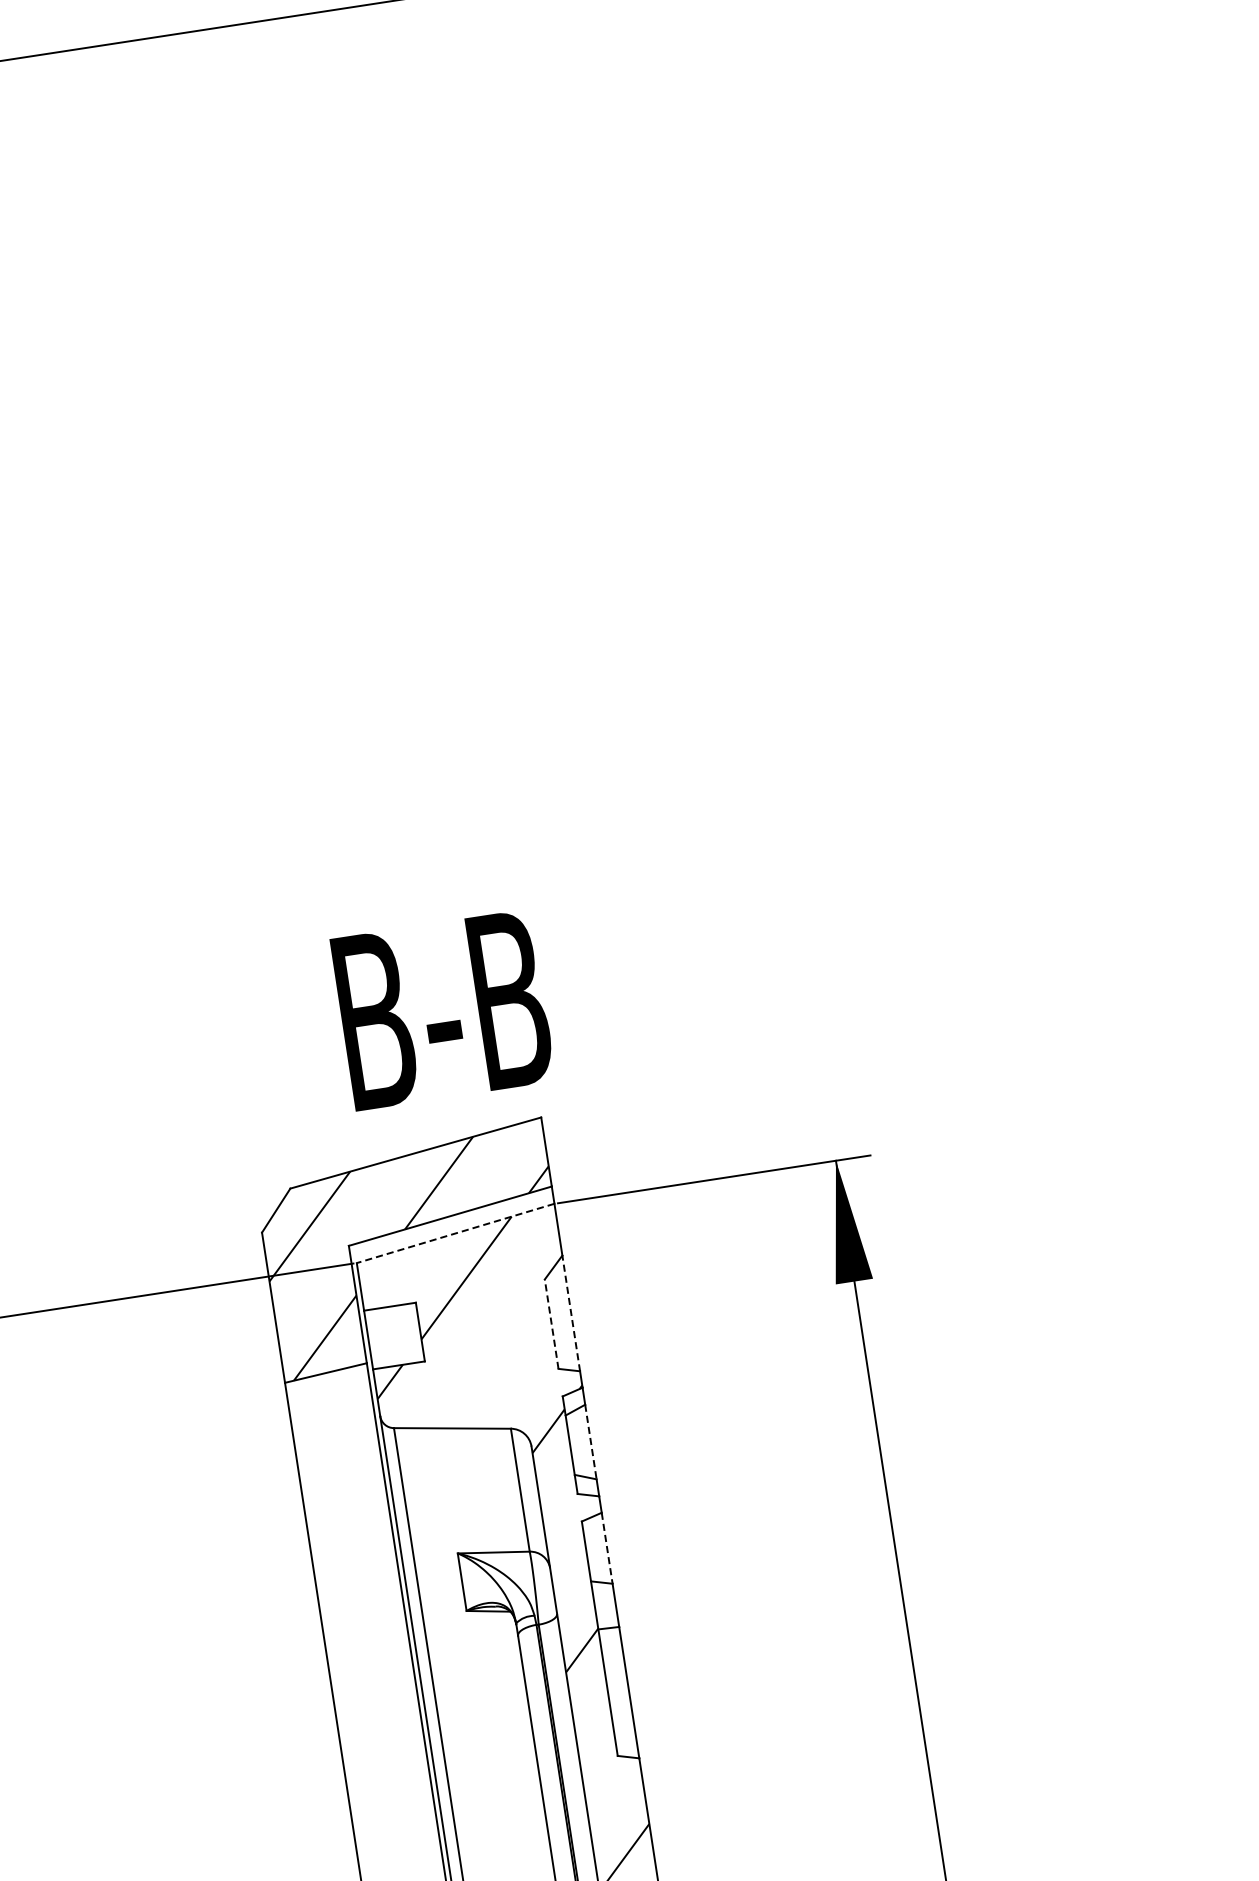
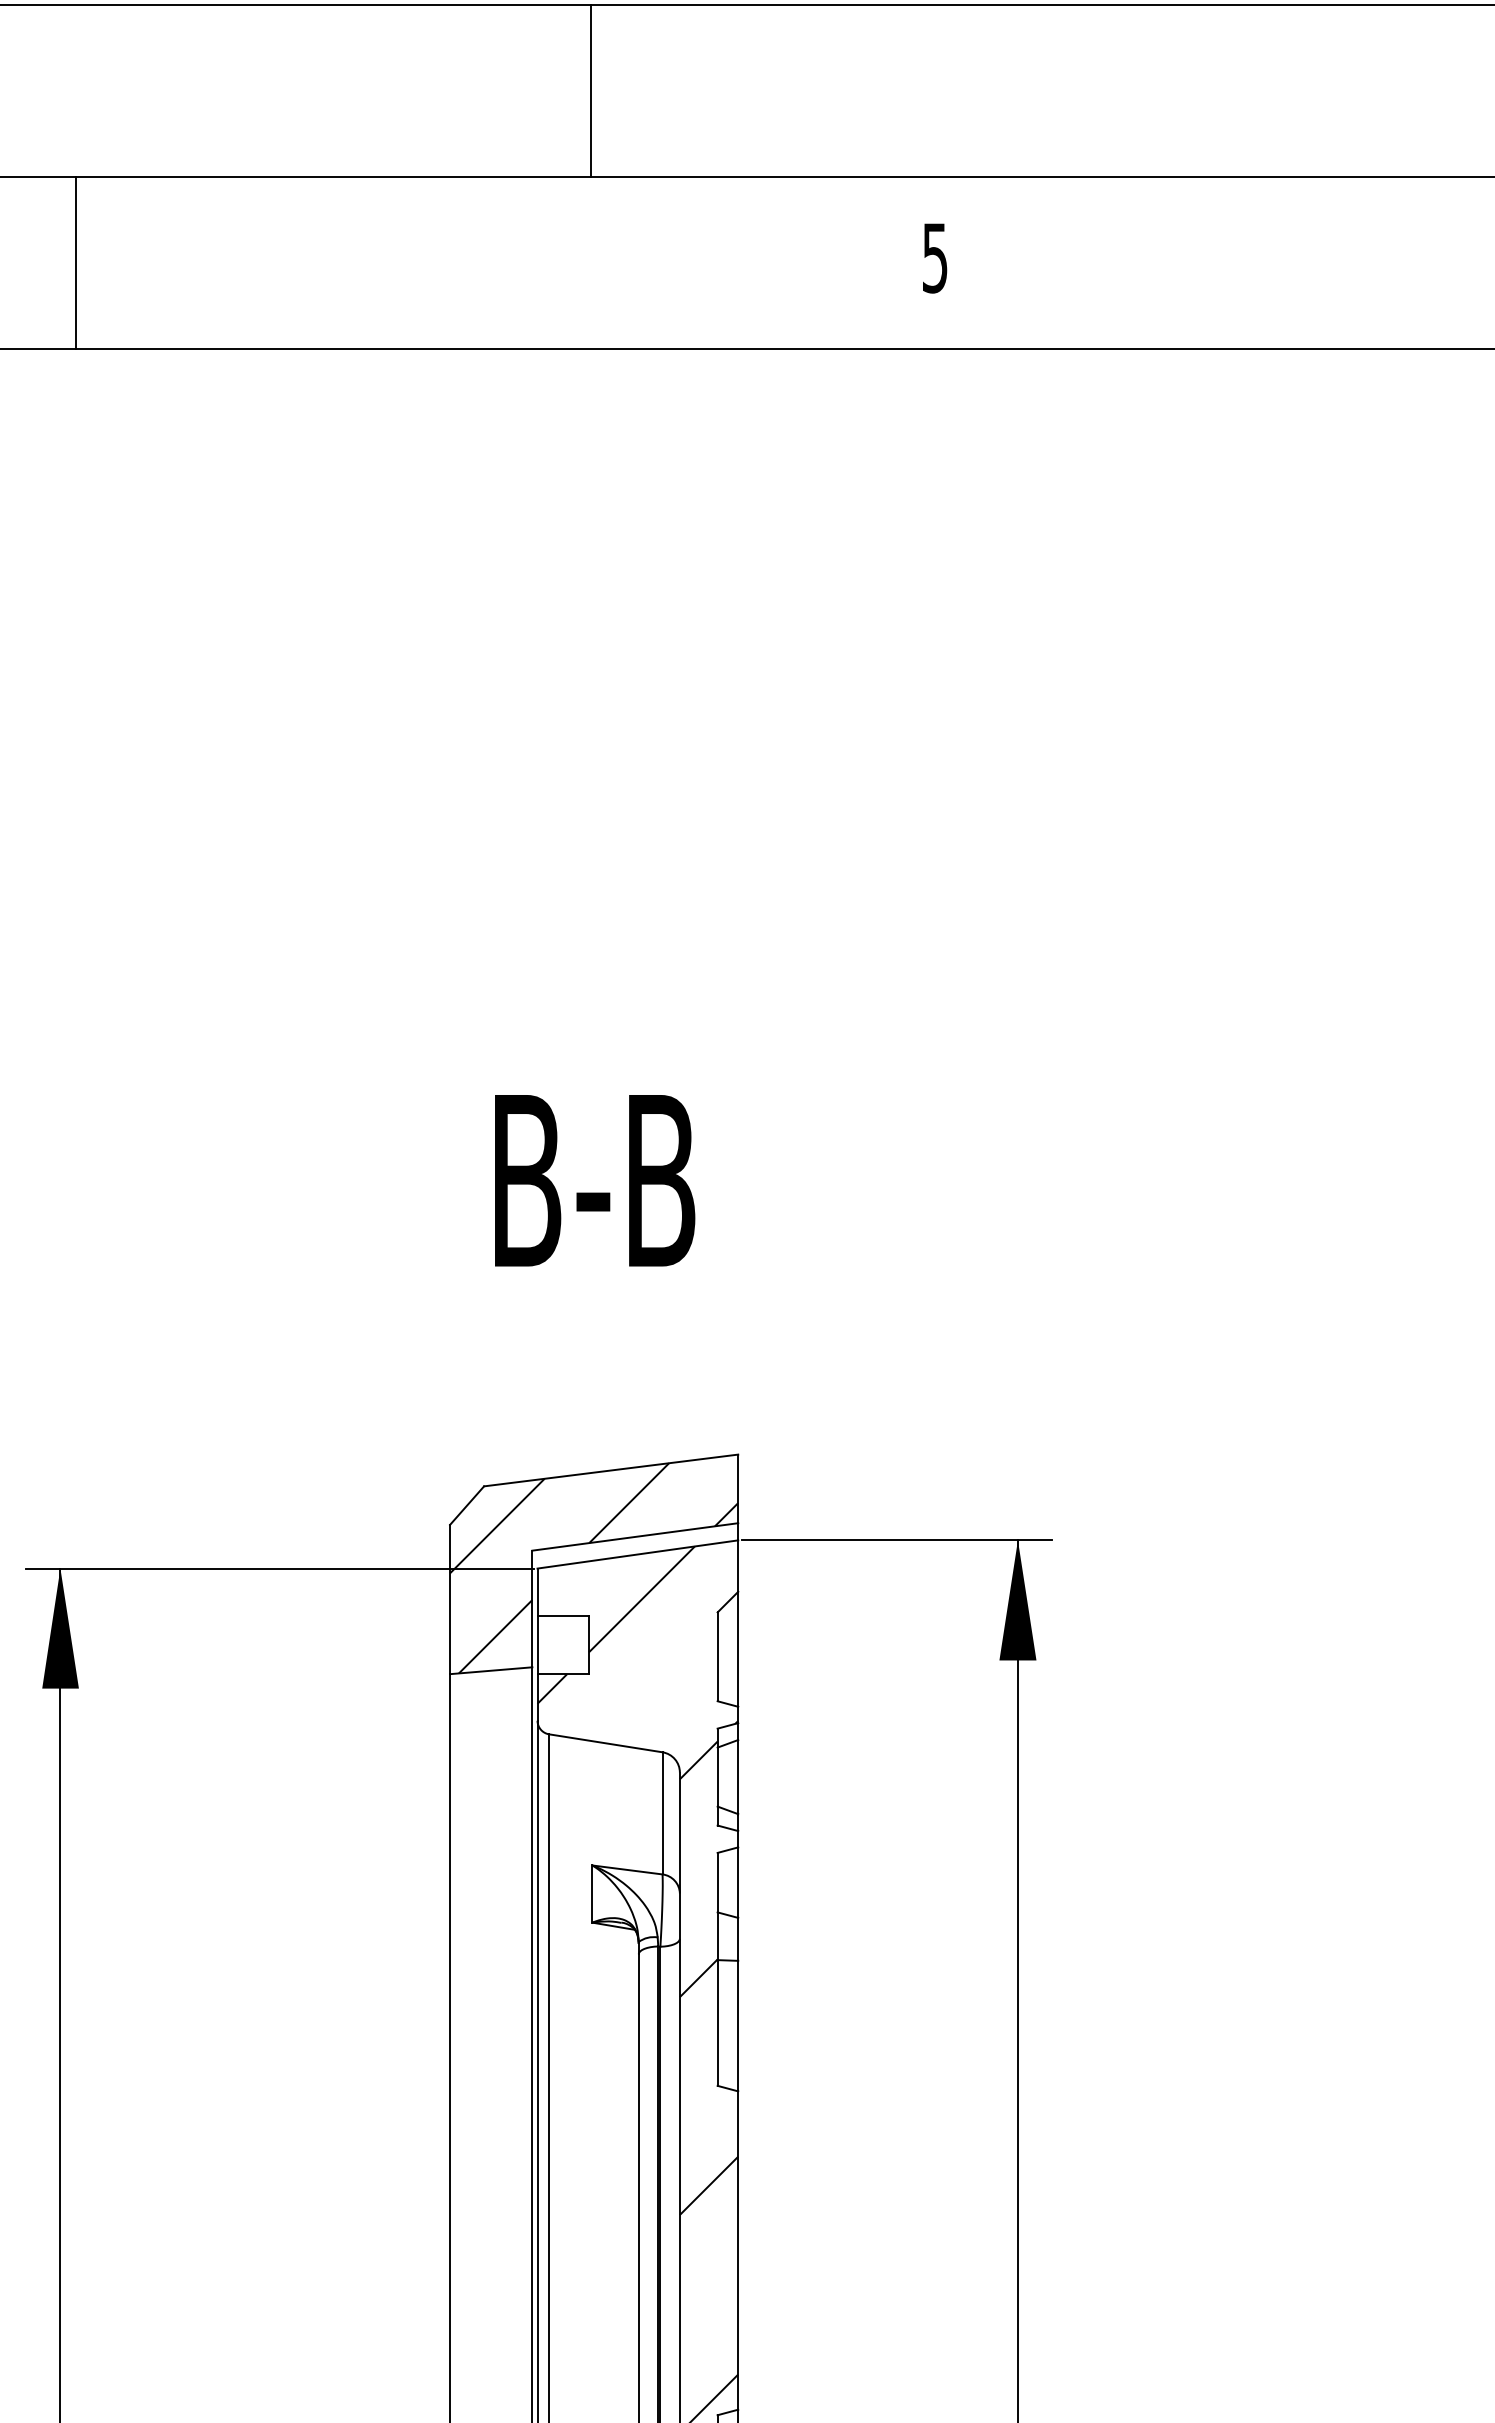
text: (443, 1009) -> (595, 1180), moved
line: (455, 1233) -> (637, 1554), dashed -> solid
line: (571, 1313) -> (738, 1649), dashed -> solid
line: (551, 1323) -> (717, 1656), dashed -> solid
line: (591, 1442) -> (738, 1777), dashed -> solid
line: (607, 1549) -> (738, 1883), dashed -> solid

